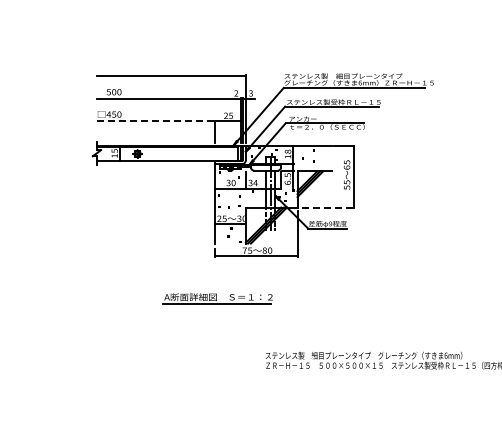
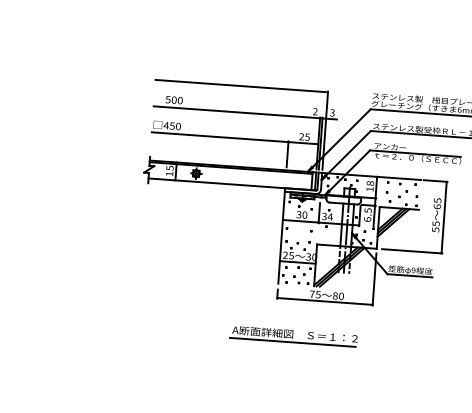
line: (156, 121) -> (220, 137), dashed -> solid
line: (328, 207) -> (412, 251), dashed -> solid
part: (217, 298) -> (293, 335), moved

